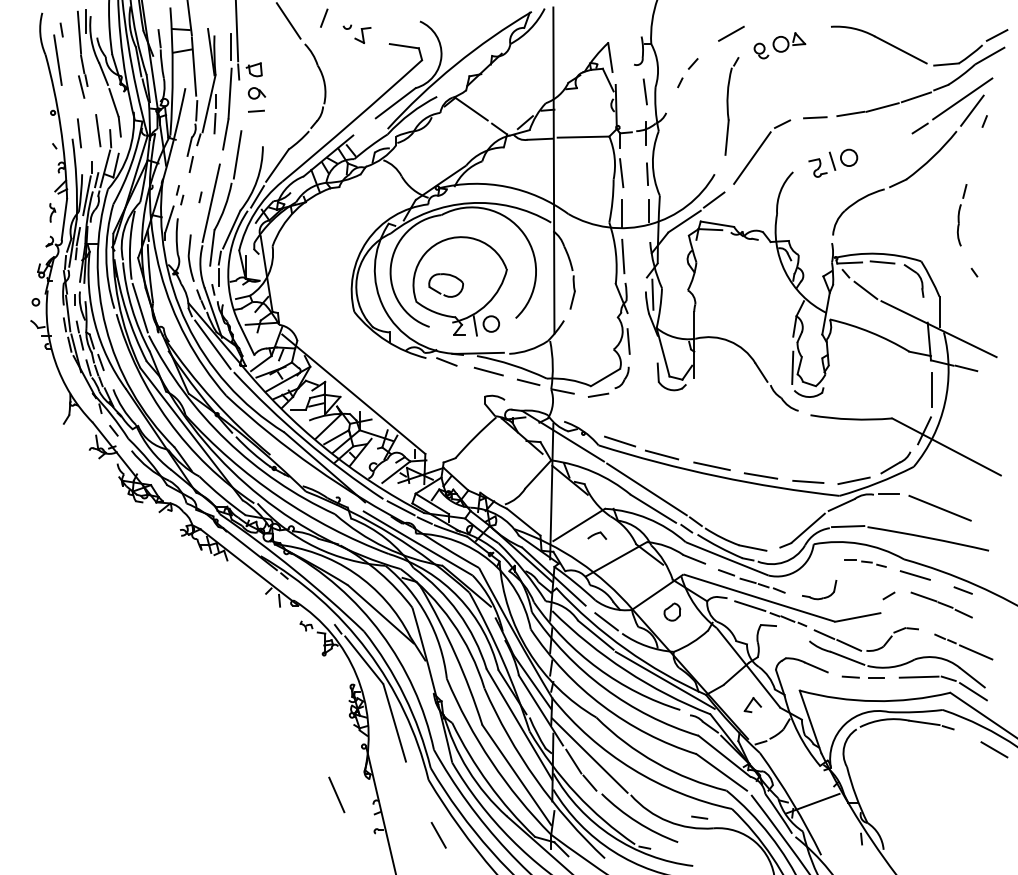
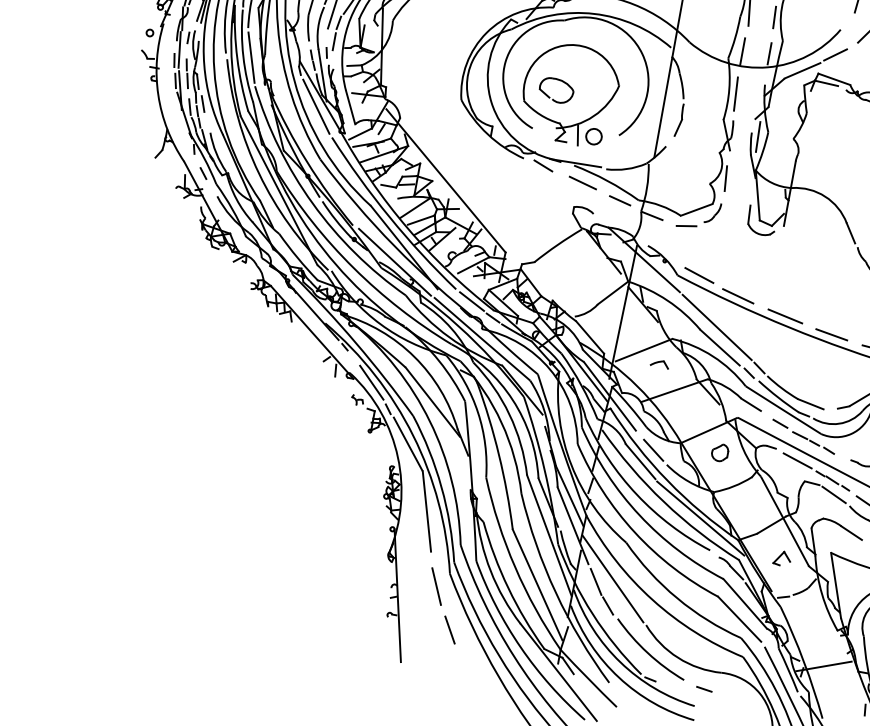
line: (317, 483) -> (394, 262), added
line: (316, 605) -> (371, 381), added
line: (792, 632) -> (834, 494), added
line: (336, 794) -> (436, 586), moved
line: (699, 817) -> (704, 689), moved

